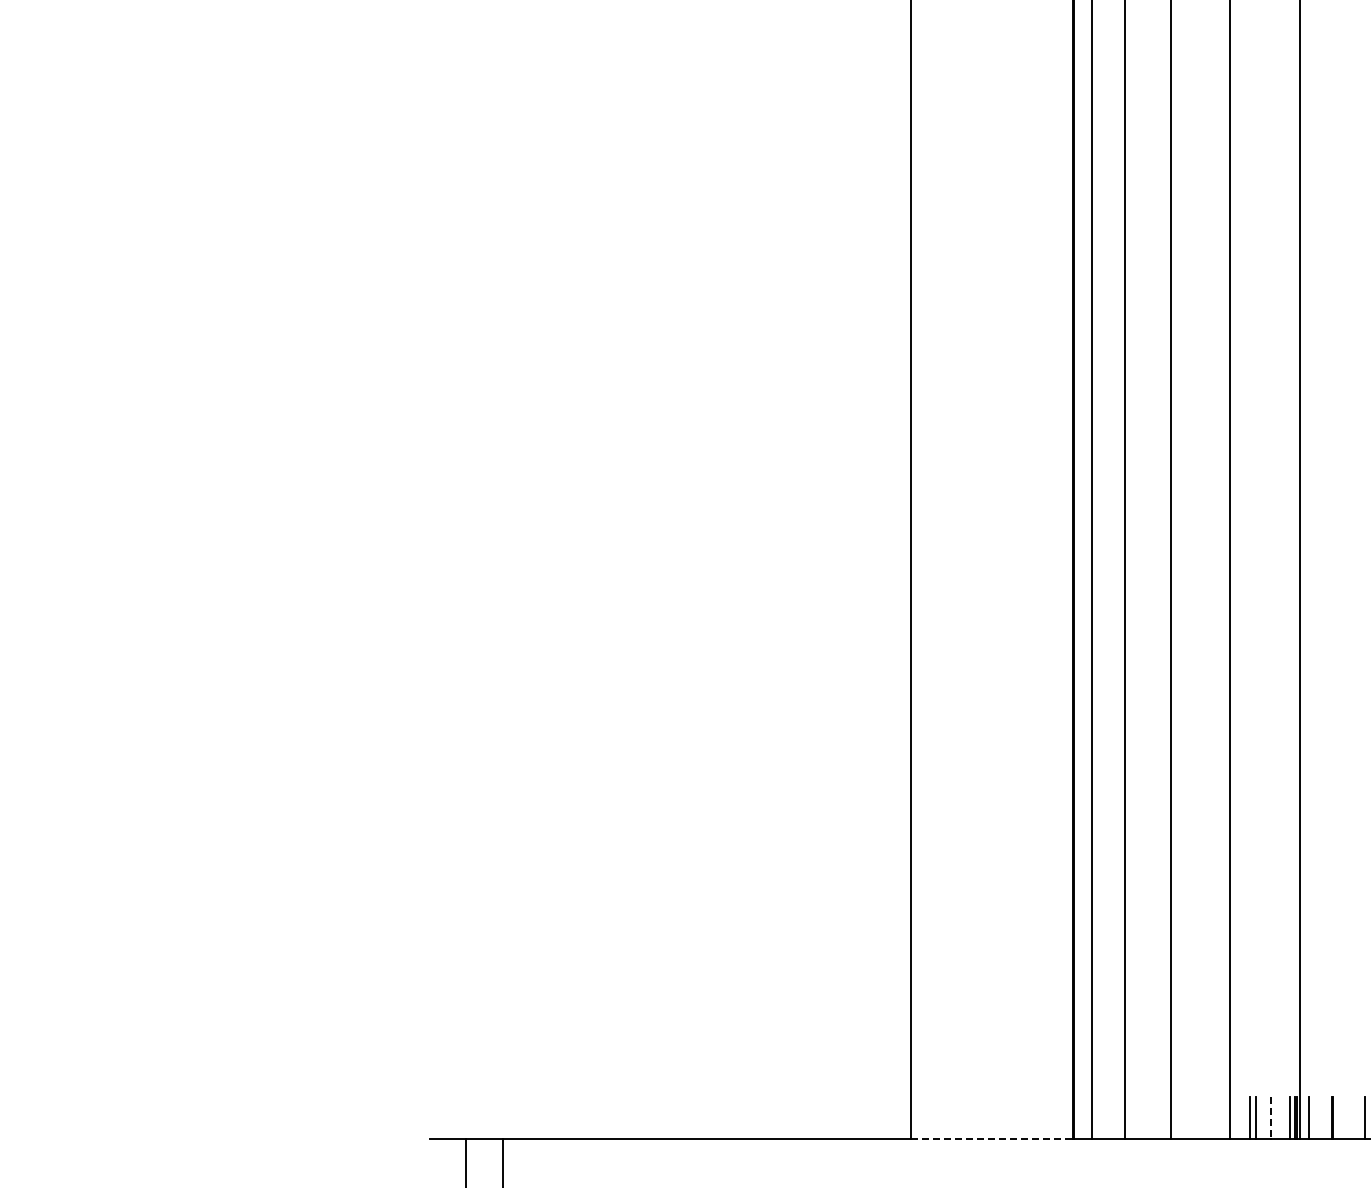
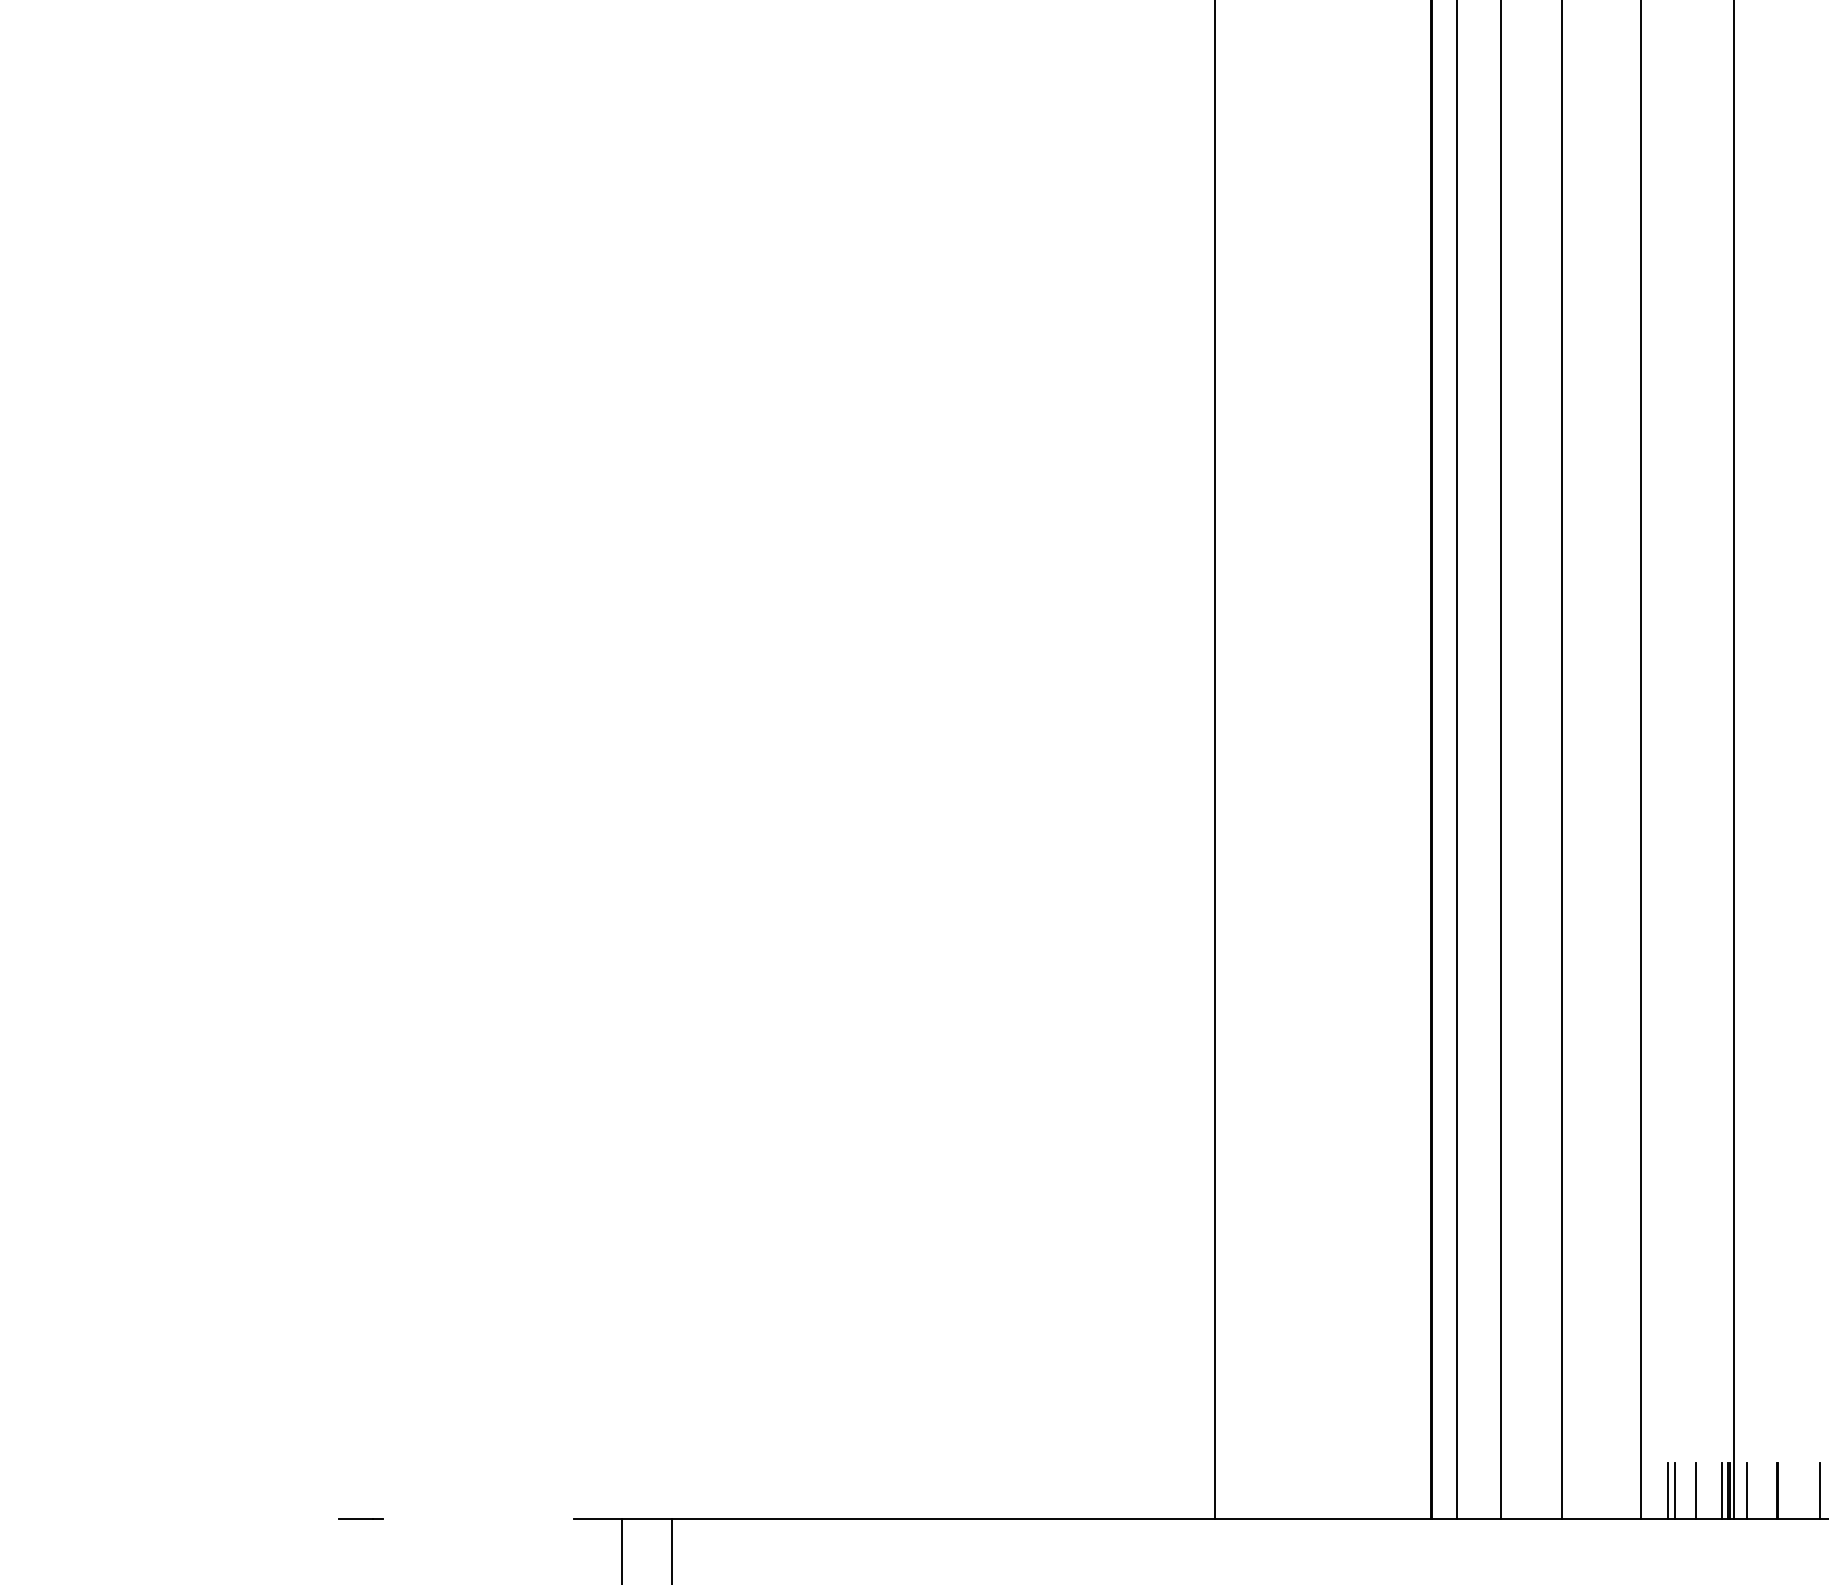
line: (1271, 1118) -> (1696, 1492), dashed -> solid
line: (270, 1138) -> (360, 1518), added
line: (991, 1138) -> (1322, 1518), dashed -> solid

